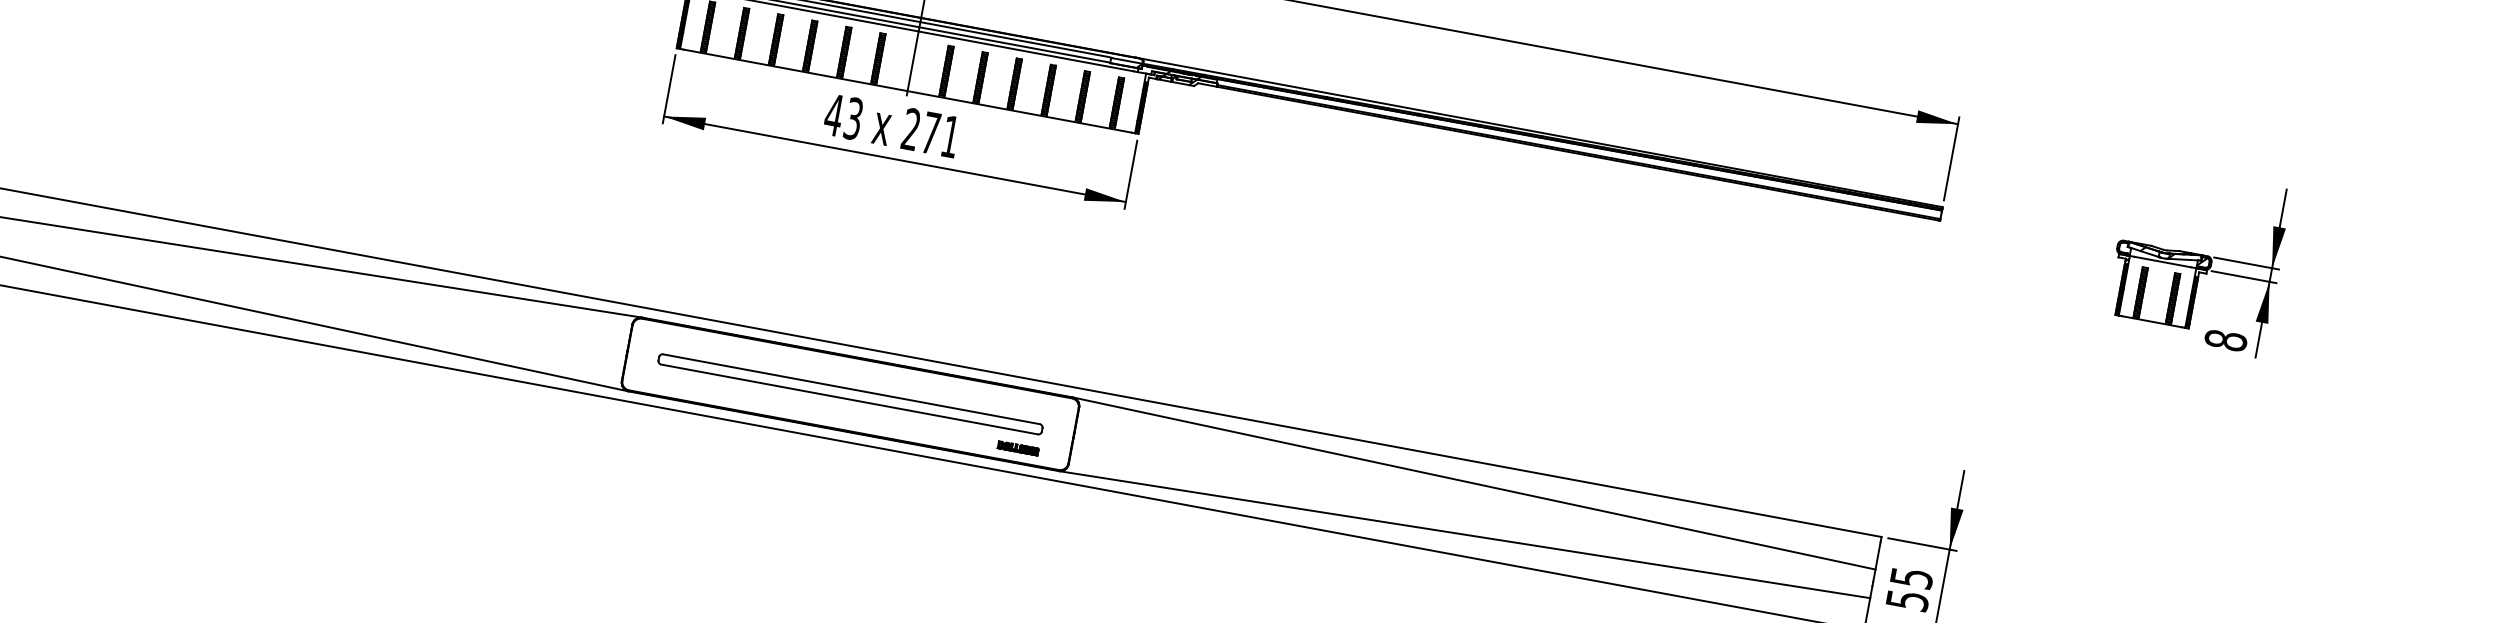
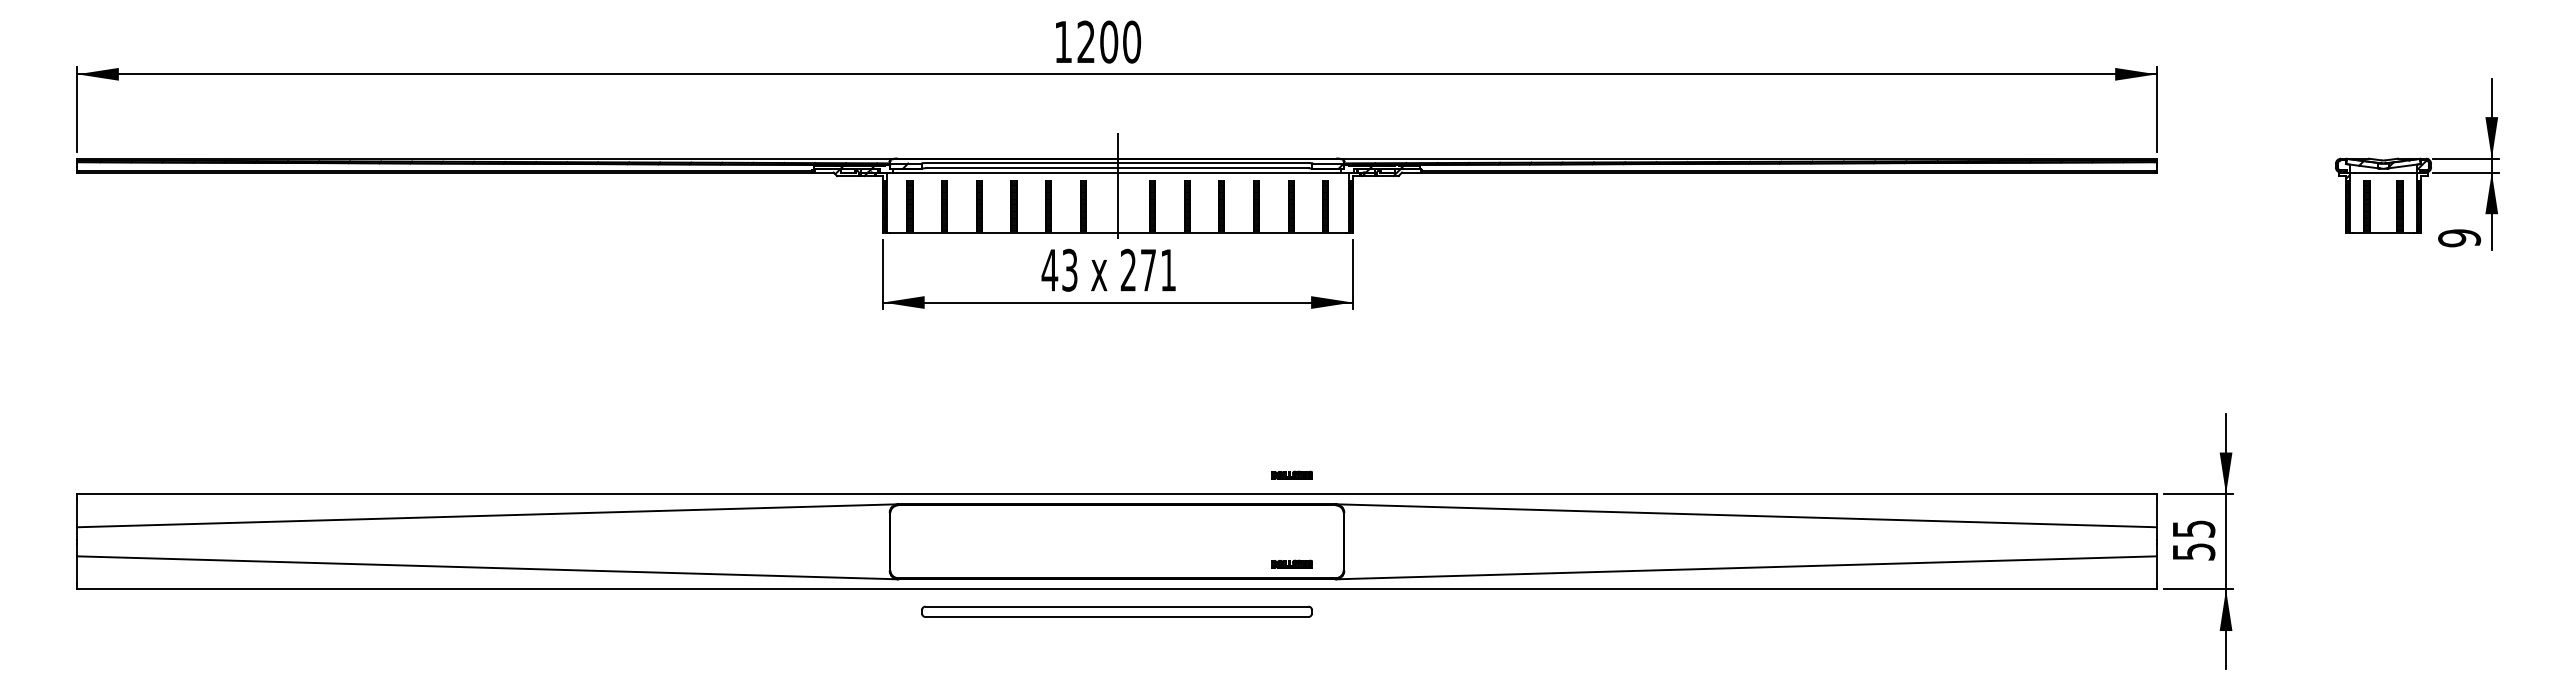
text: (2225, 340) -> (2459, 238), 8 -> 9
part: (1034, 359) -> (1291, 474), added
part: (850, 393) -> (1116, 611), moved

